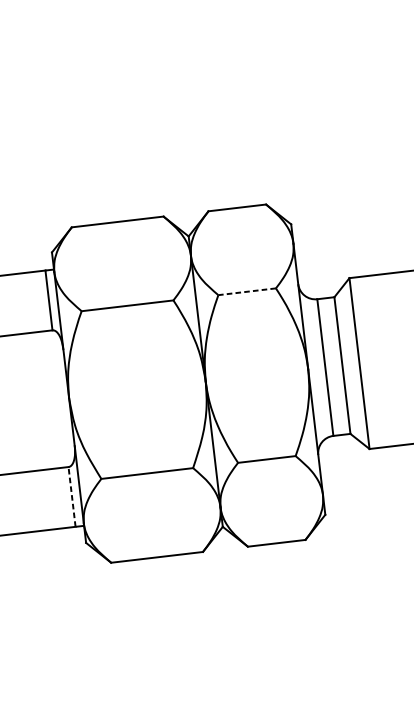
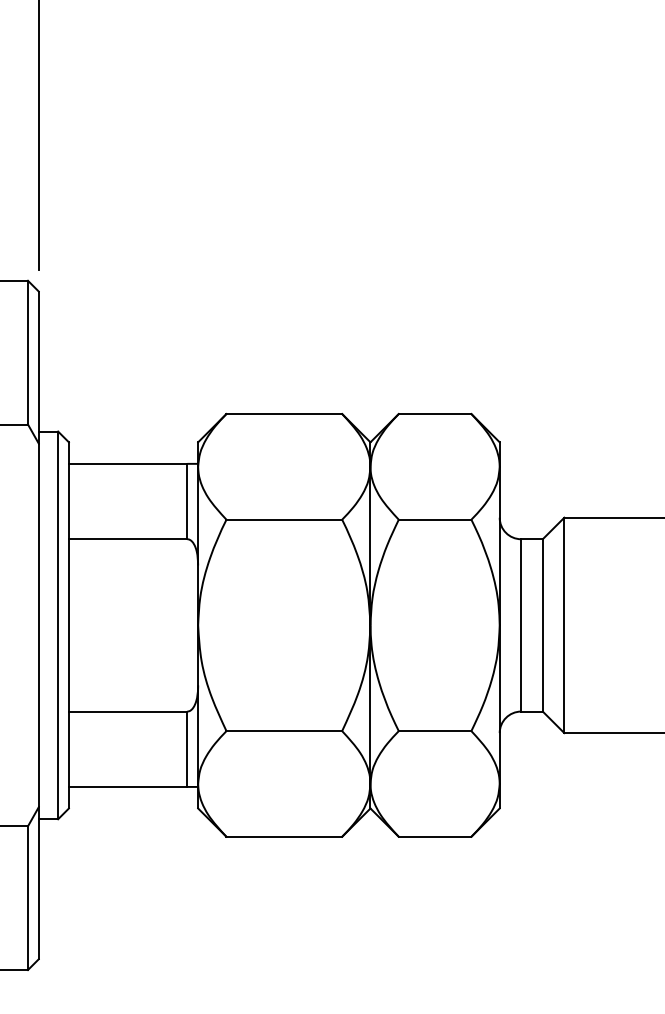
line: (246, 291) -> (434, 519), dashed -> solid
line: (72, 497) -> (187, 749), dashed -> solid

